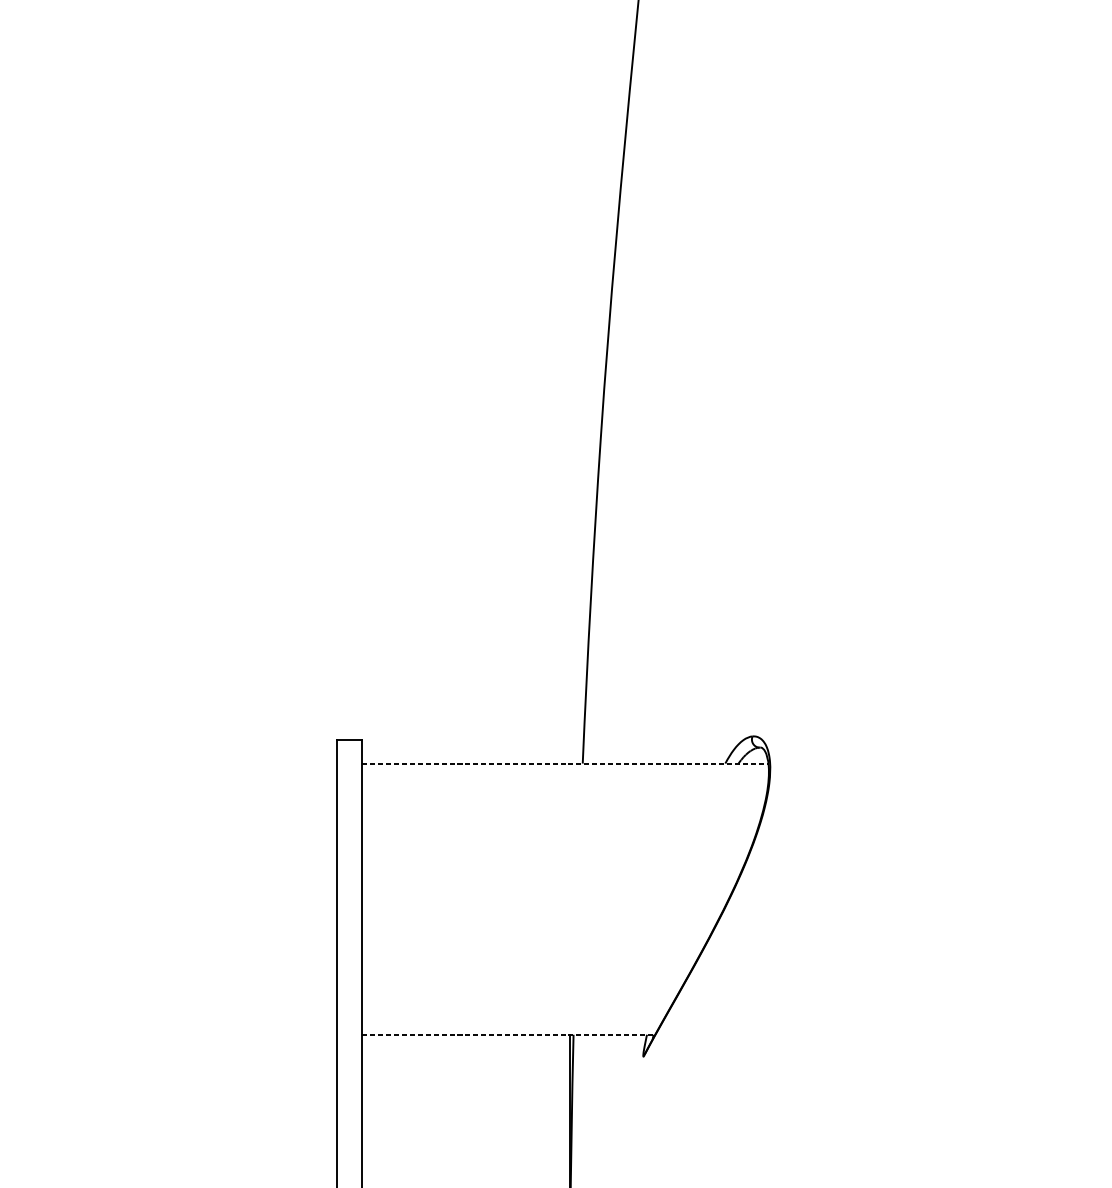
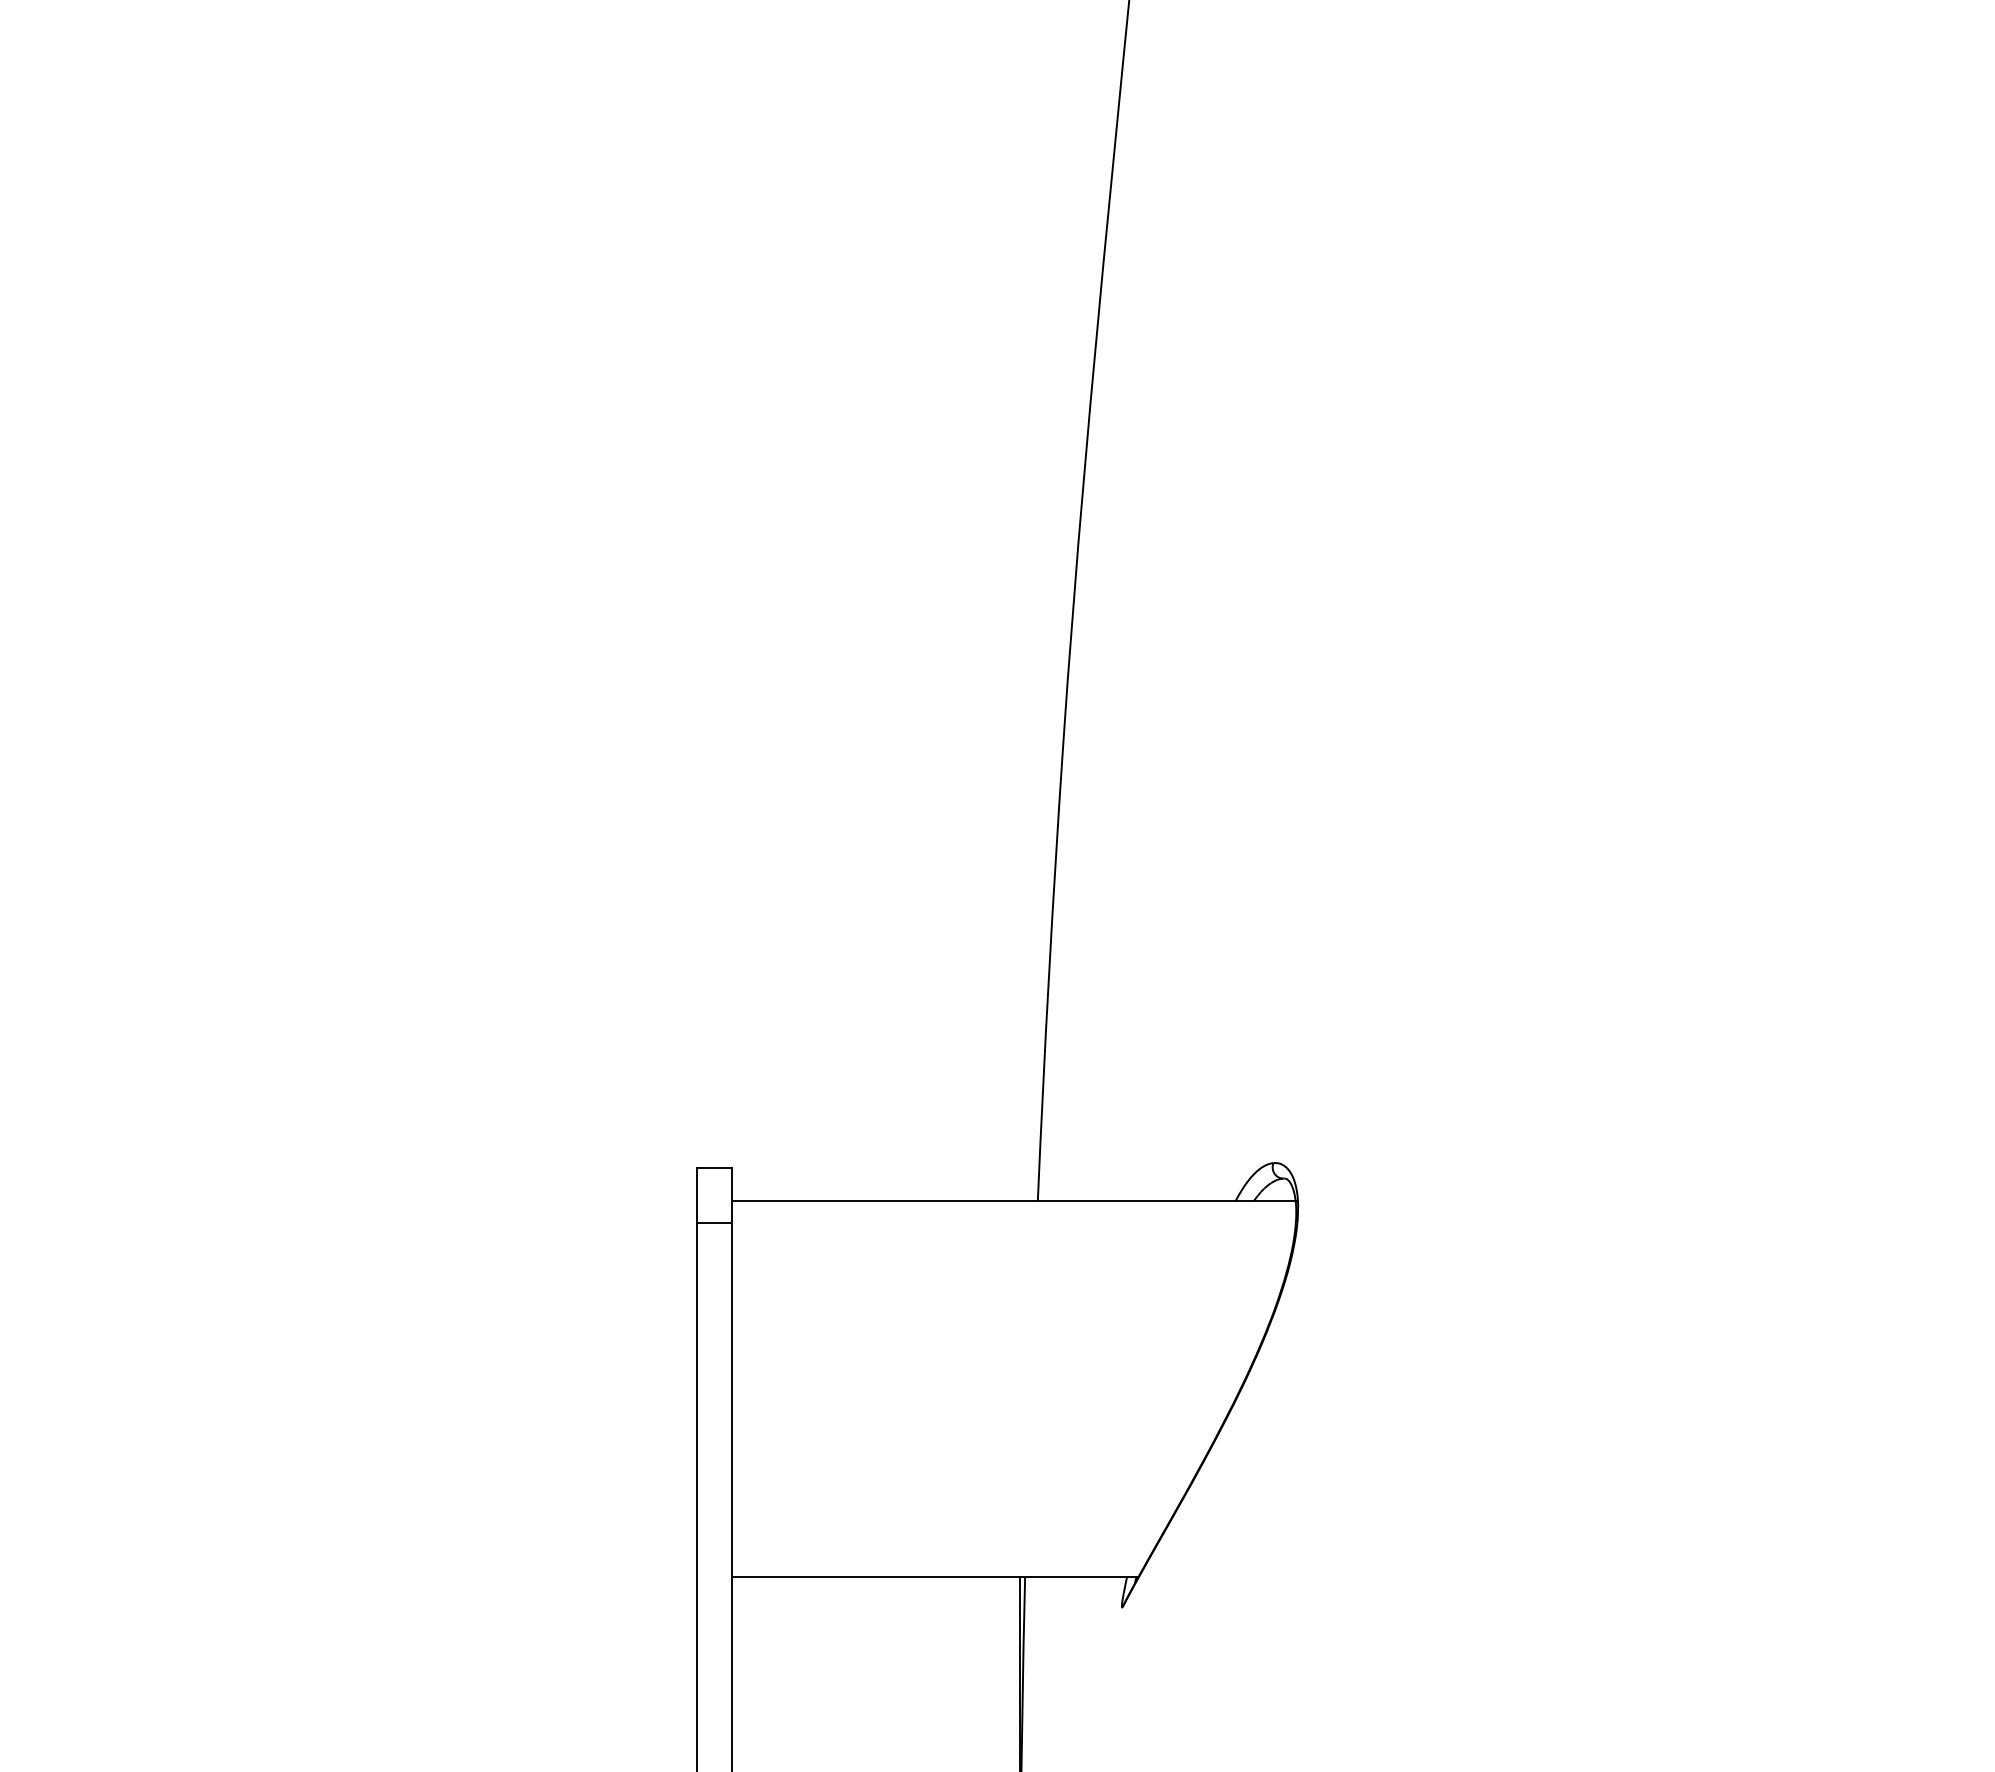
line: (565, 763) -> (1013, 1200), dashed -> solid
line: (349, 779) -> (714, 1222), added
line: (509, 1035) -> (935, 1577), dashed -> solid

